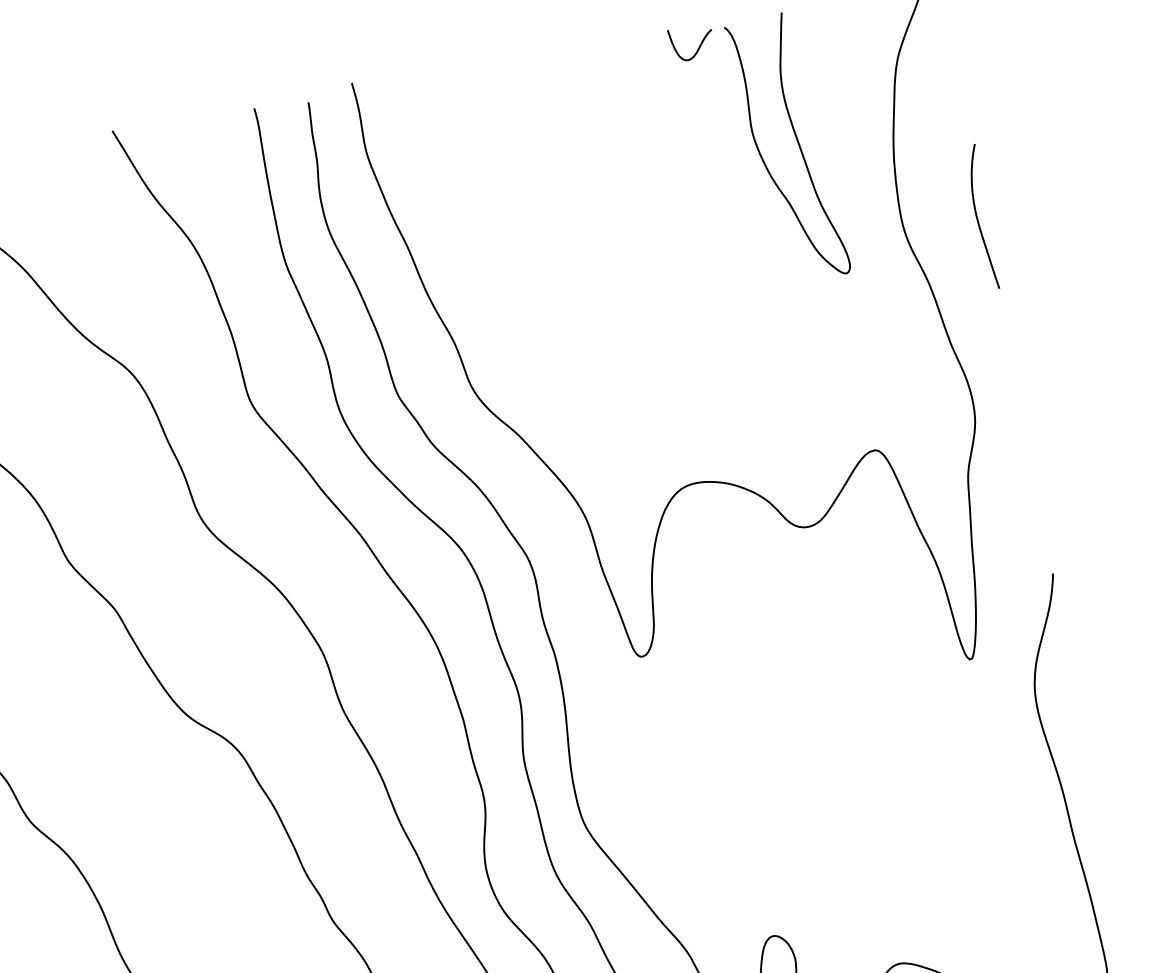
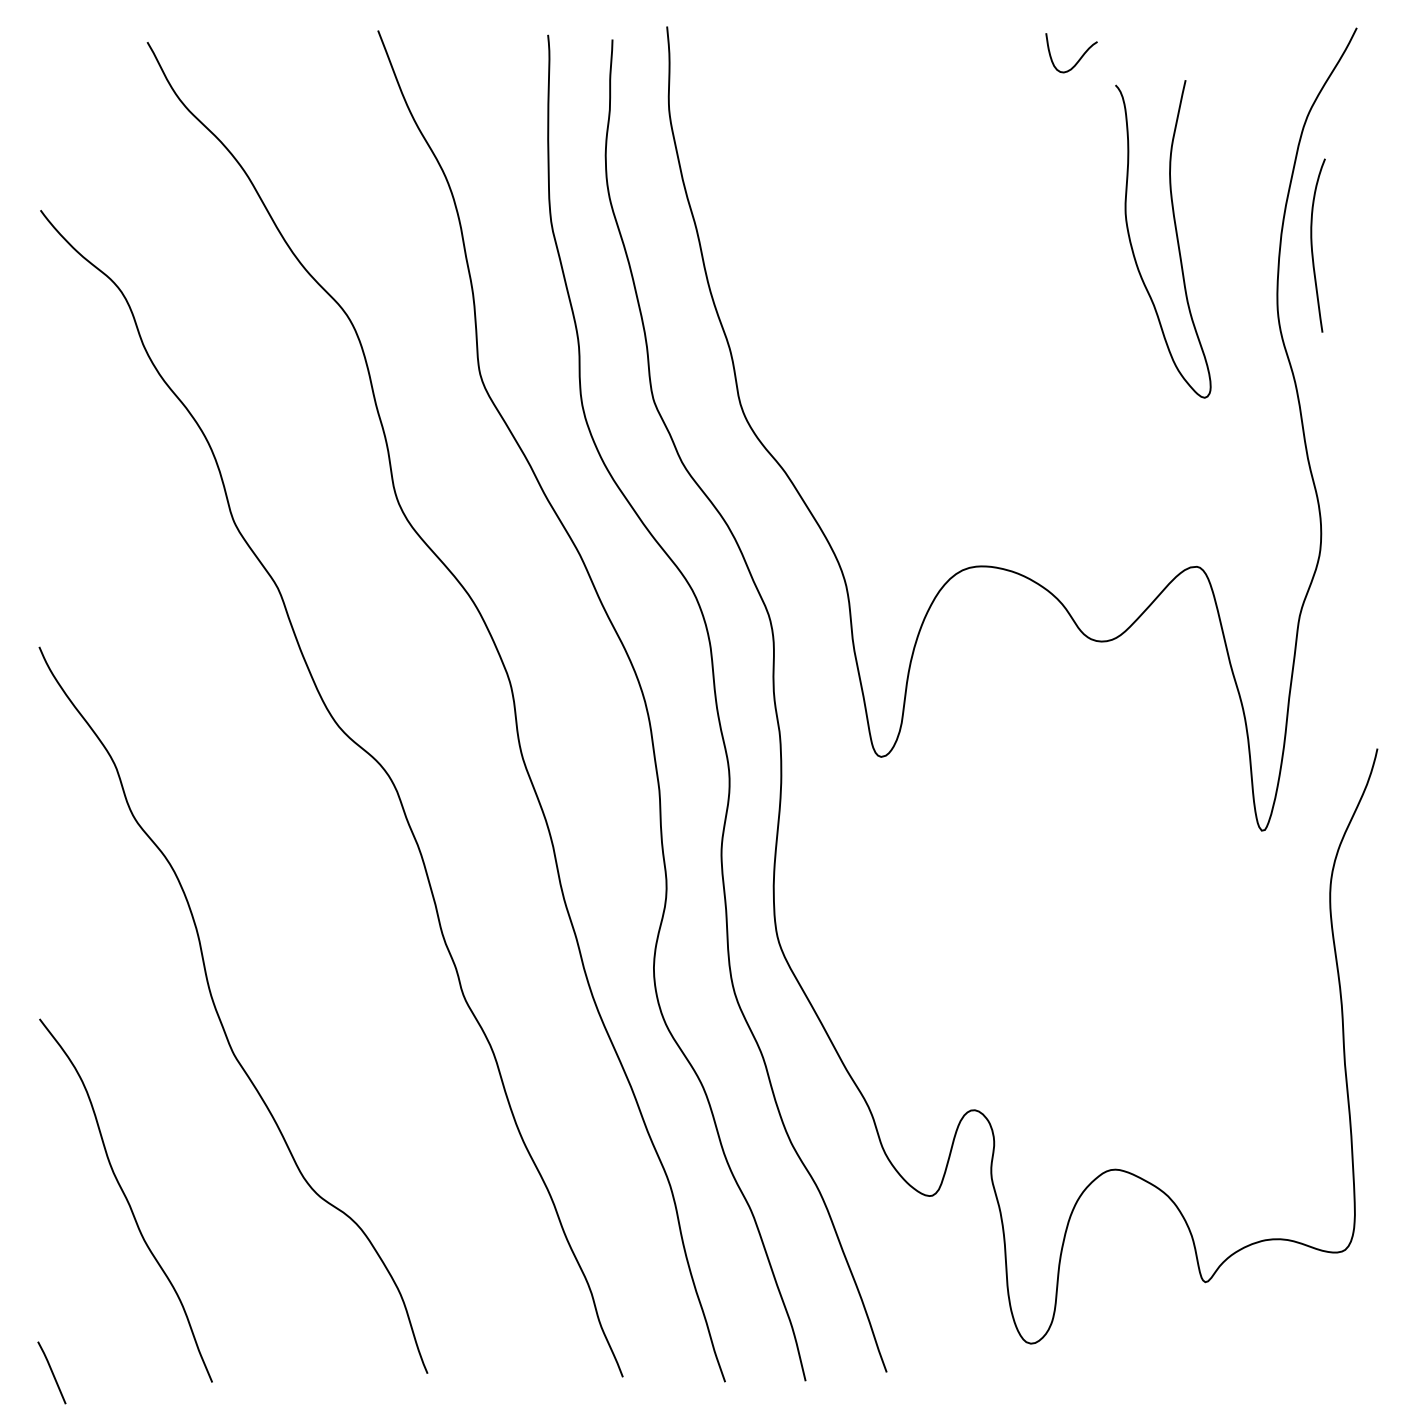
curve: (798, 146) -> (1176, 239), moved
curve: (977, 217) -> (1312, 245), moved

